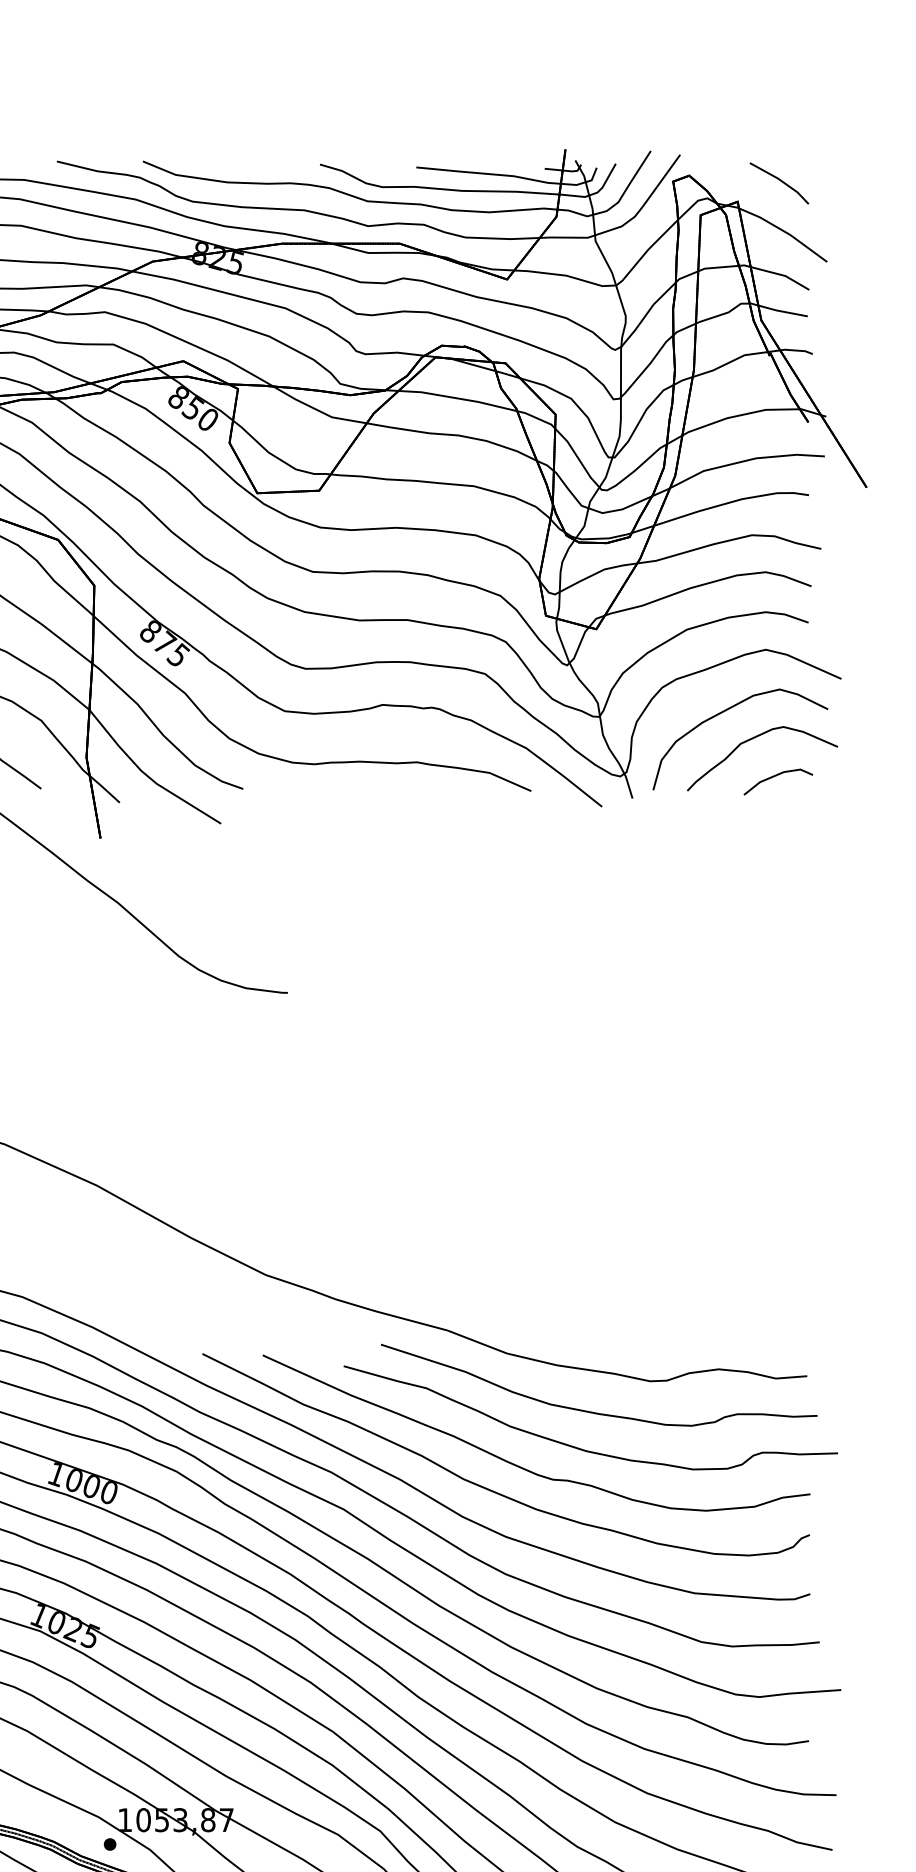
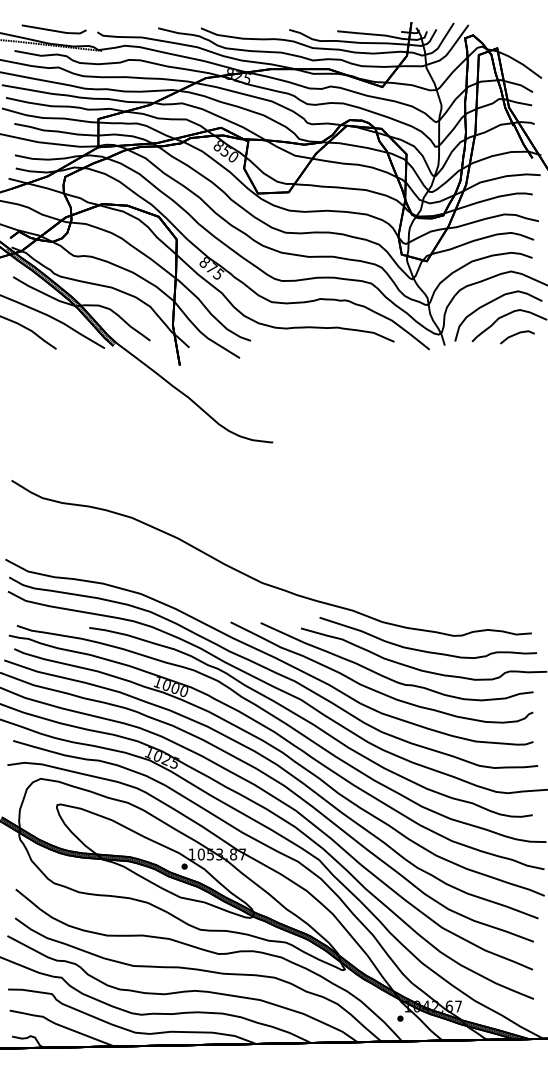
line: (778, 181) -> (517, 38), removed

